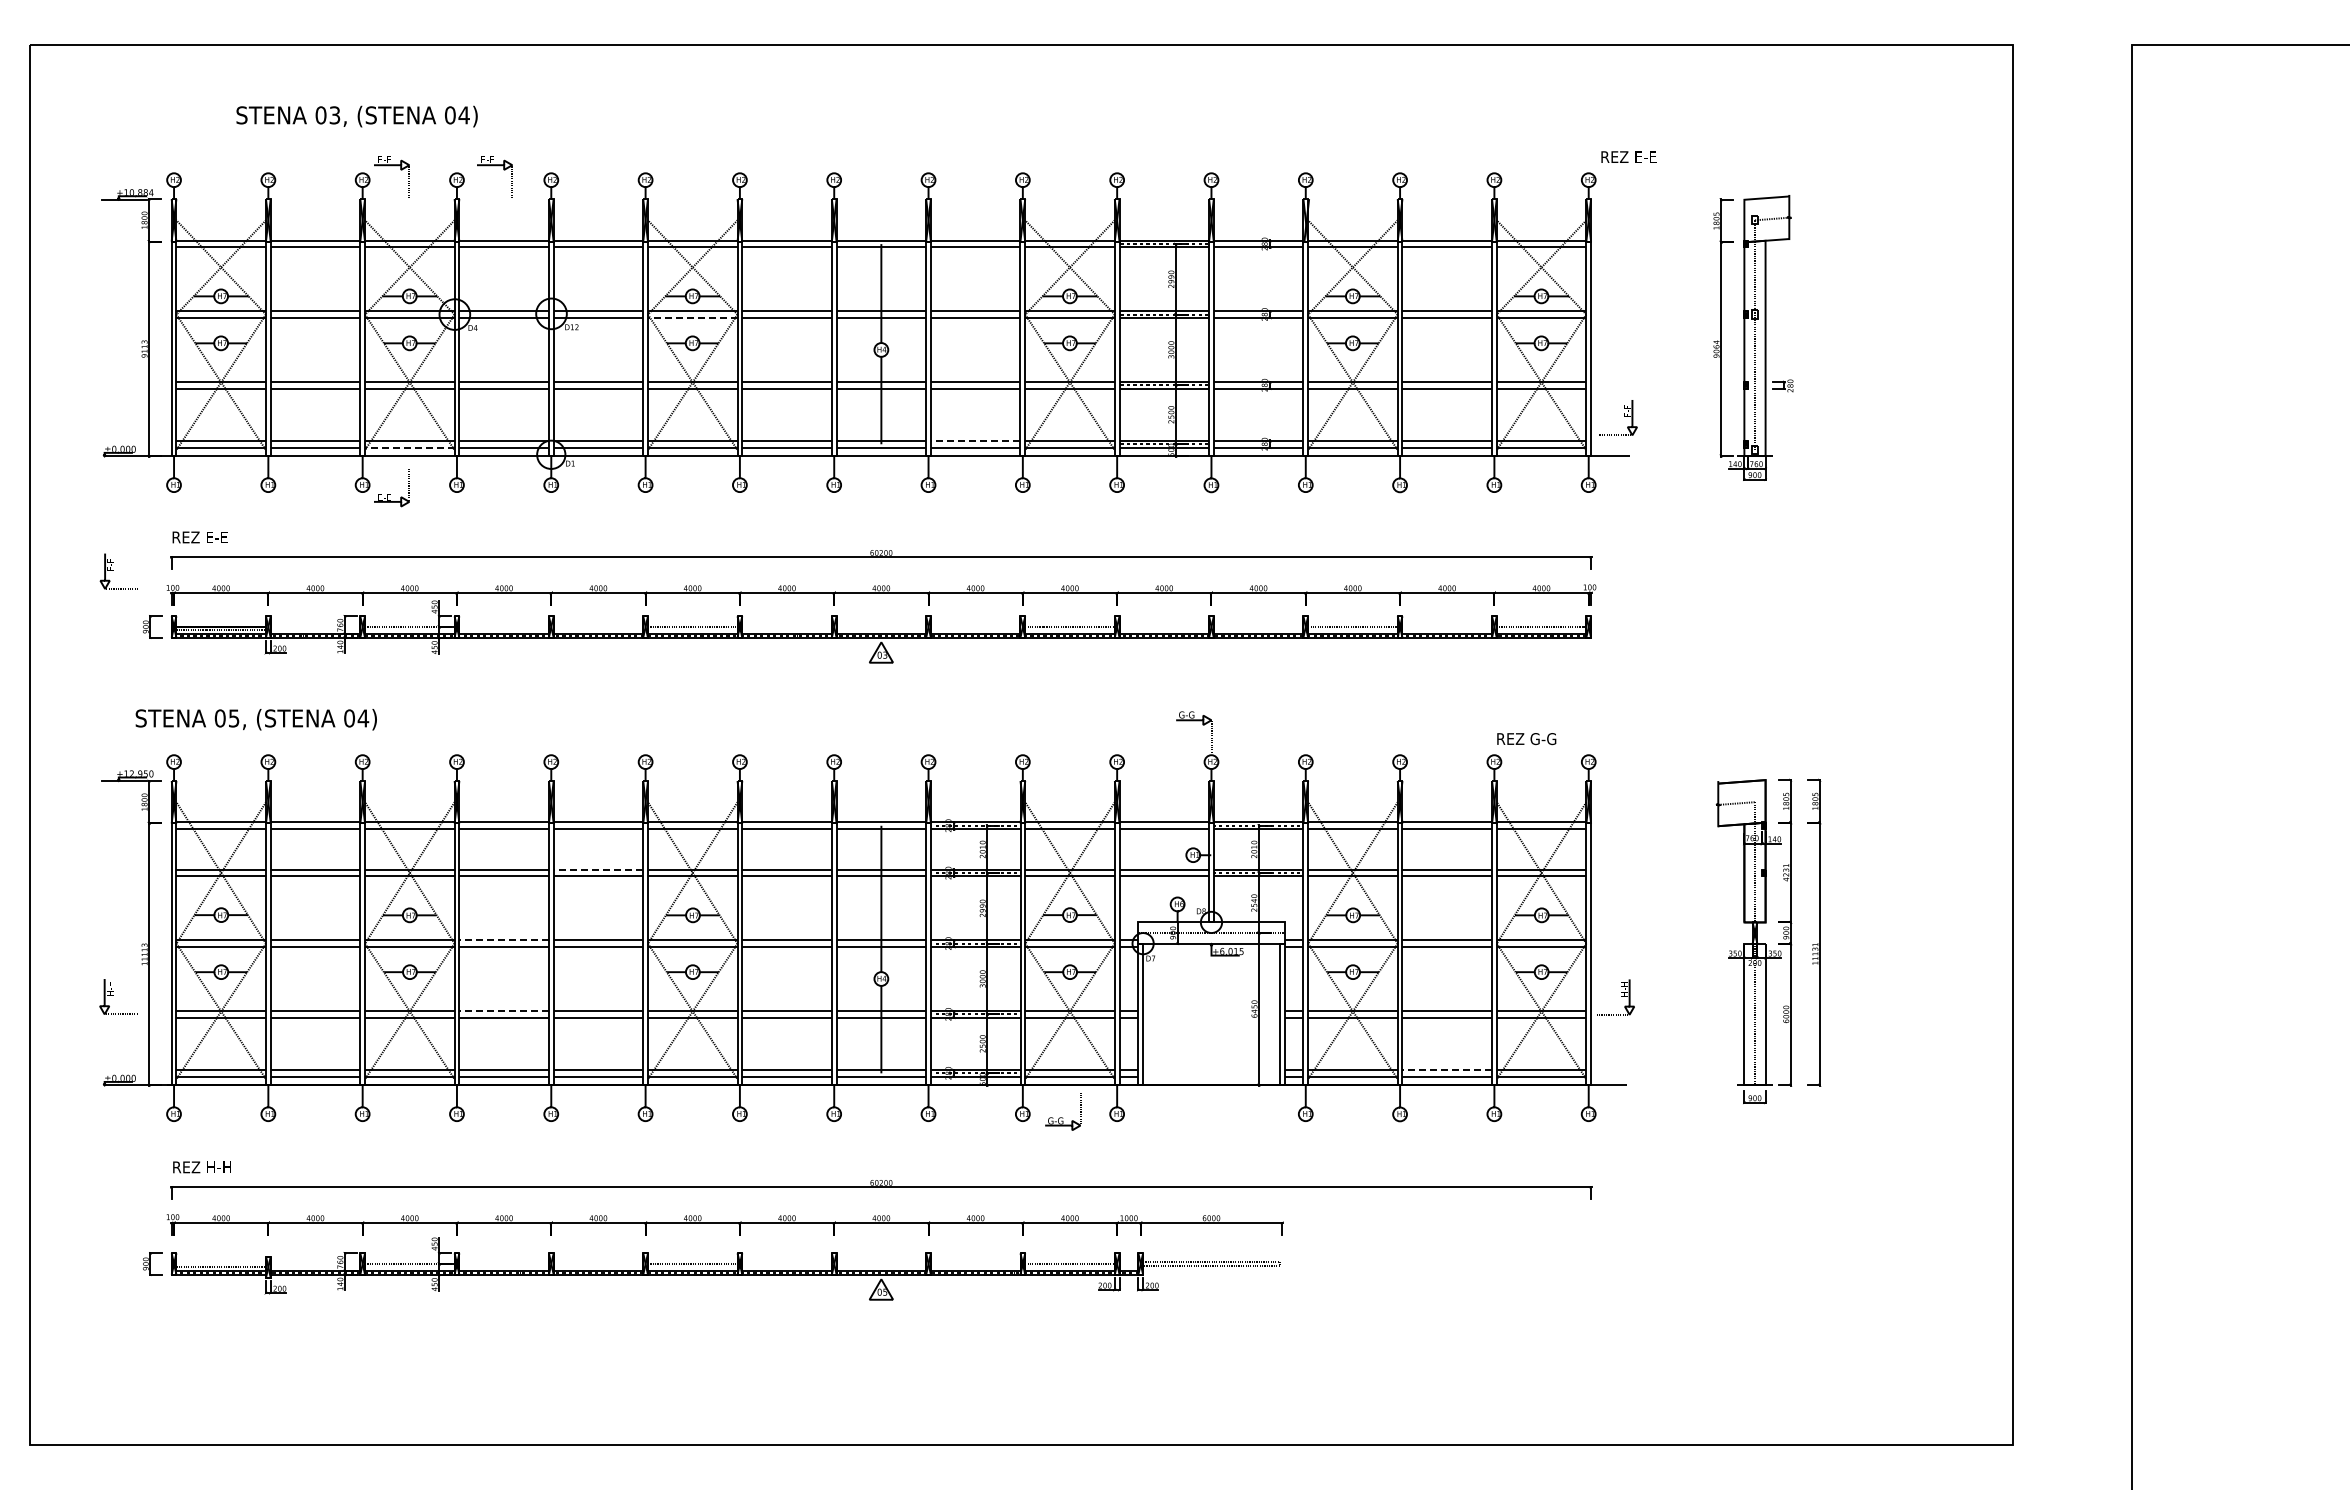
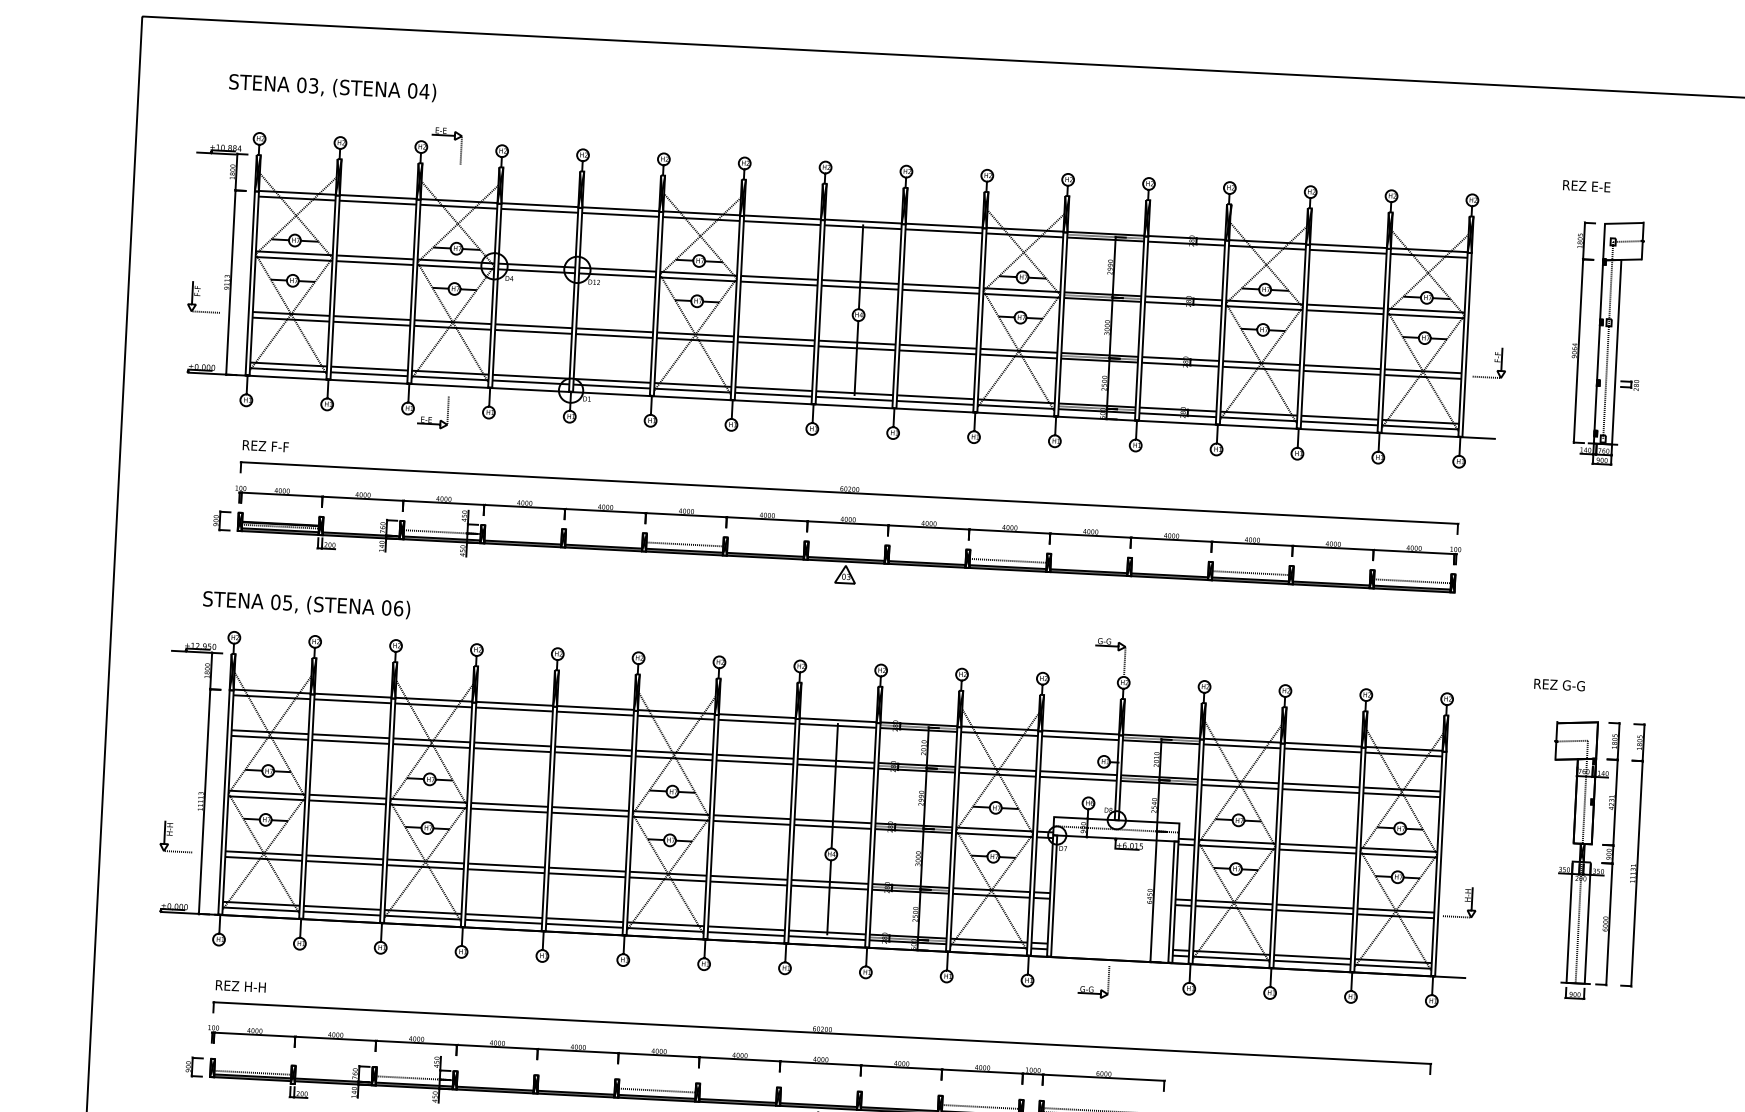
text: (356, 116) -> (332, 87), moved
text: (1628, 156) -> (1586, 185), moved
part: (494, 166) -> (534, 141), removed
line: (692, 317) -> (698, 279), dashed -> solid
part: (1624, 416) -> (1494, 361), moved
line: (975, 440) -> (935, 396), dashed -> solid
line: (409, 447) -> (449, 378), dashed -> solid
text: (217, 537) -> (281, 447), REZ E-E -> REZ F-F
part: (118, 571) -> (203, 297), moved
text: (363, 718) -> (398, 608), 04) -> 06)
text: (1526, 739) -> (1559, 685), moved
line: (598, 869) -> (593, 748), dashed -> solid
line: (504, 940) -> (509, 805), dashed -> solid
line: (504, 1011) -> (506, 865), dashed -> solid
line: (1447, 1070) -> (1312, 957), dashed -> solid
part: (1062, 1117) -> (1092, 986), moved

